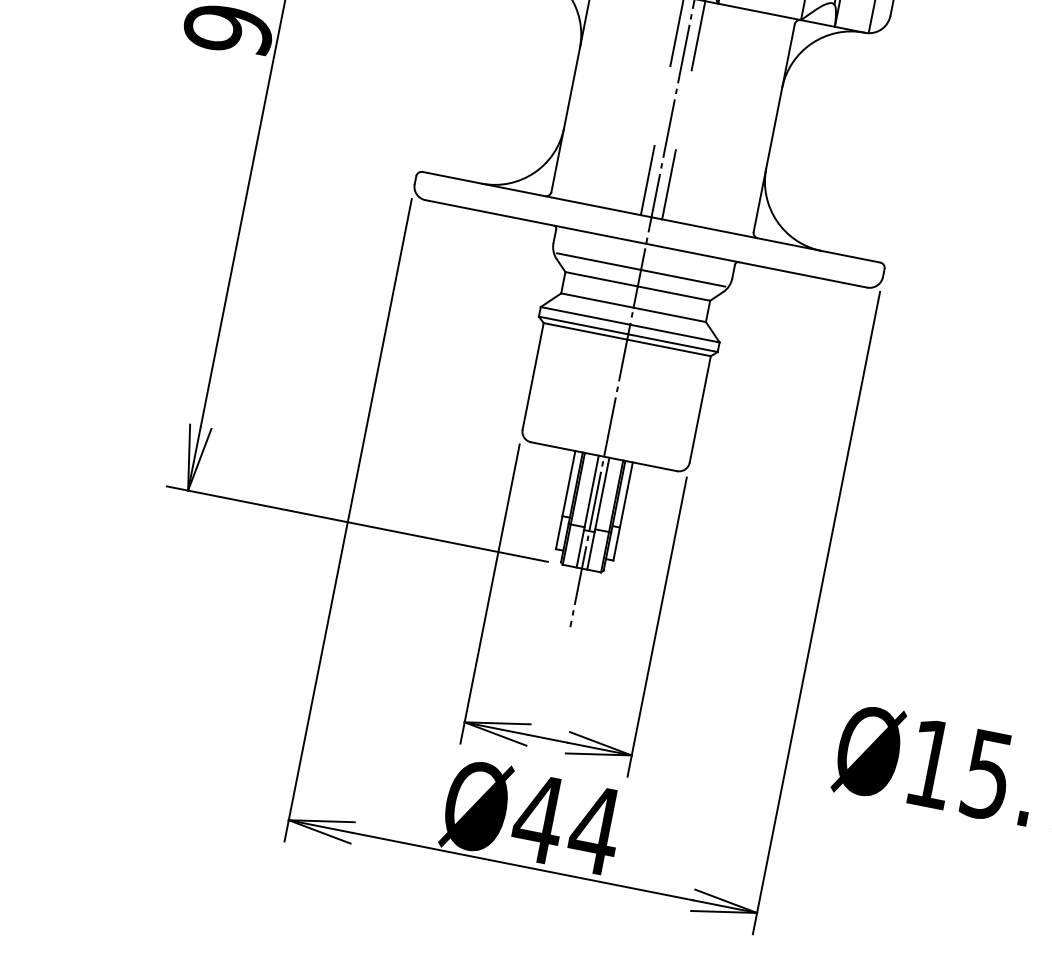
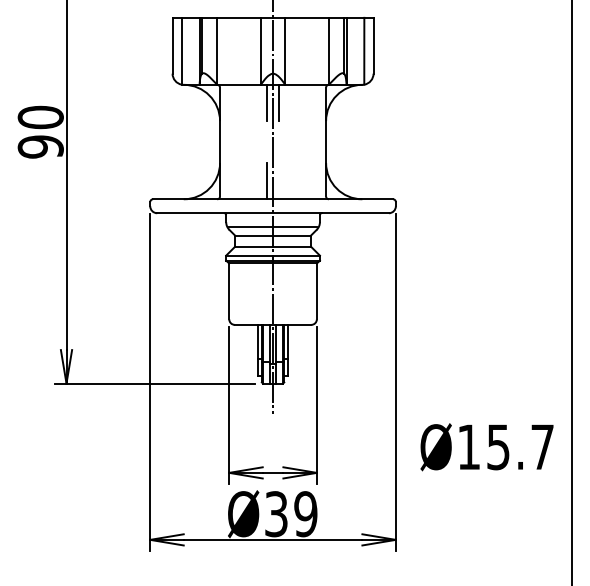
line: (668, 185) -> (278, 181), removed
text: (567, 825) -> (291, 514), Ø44 -> Ø39

